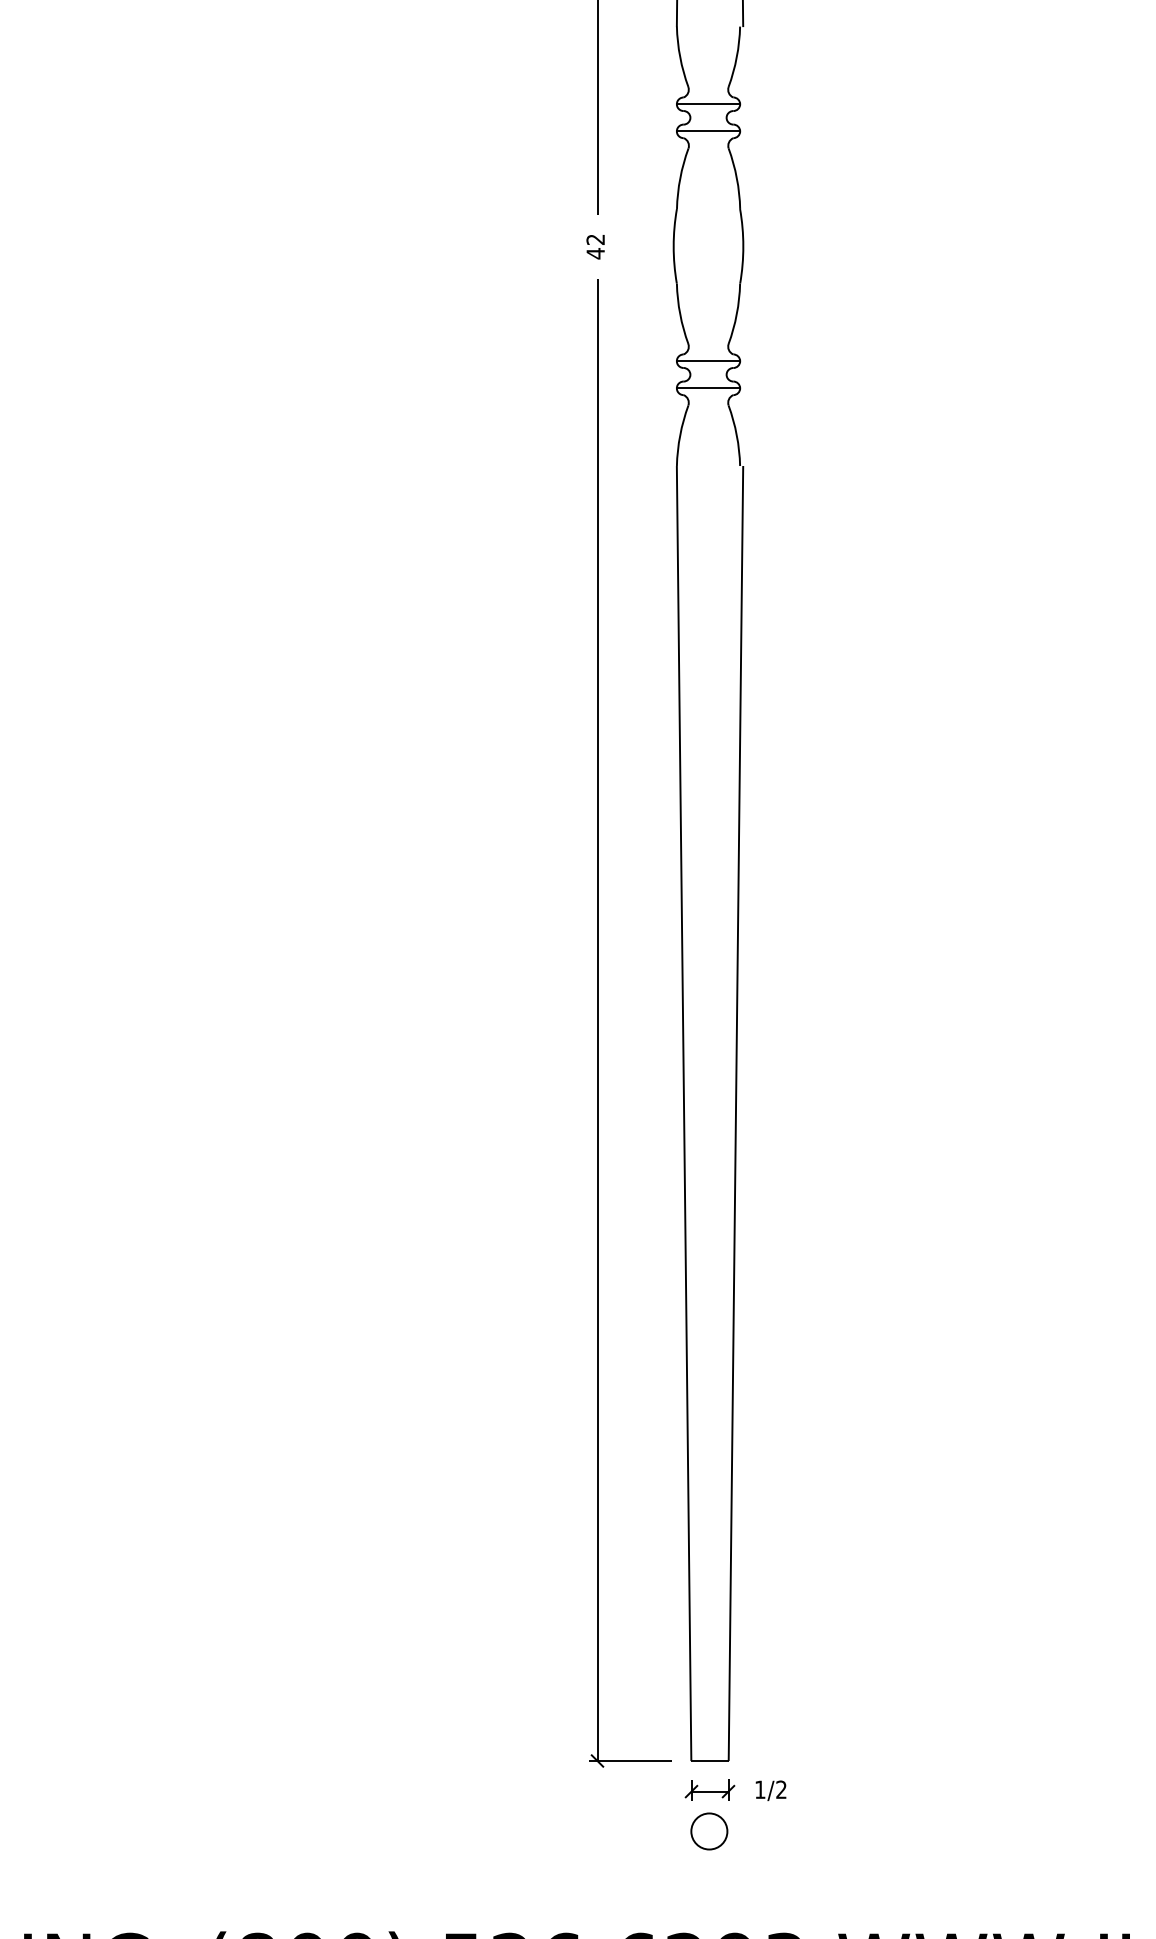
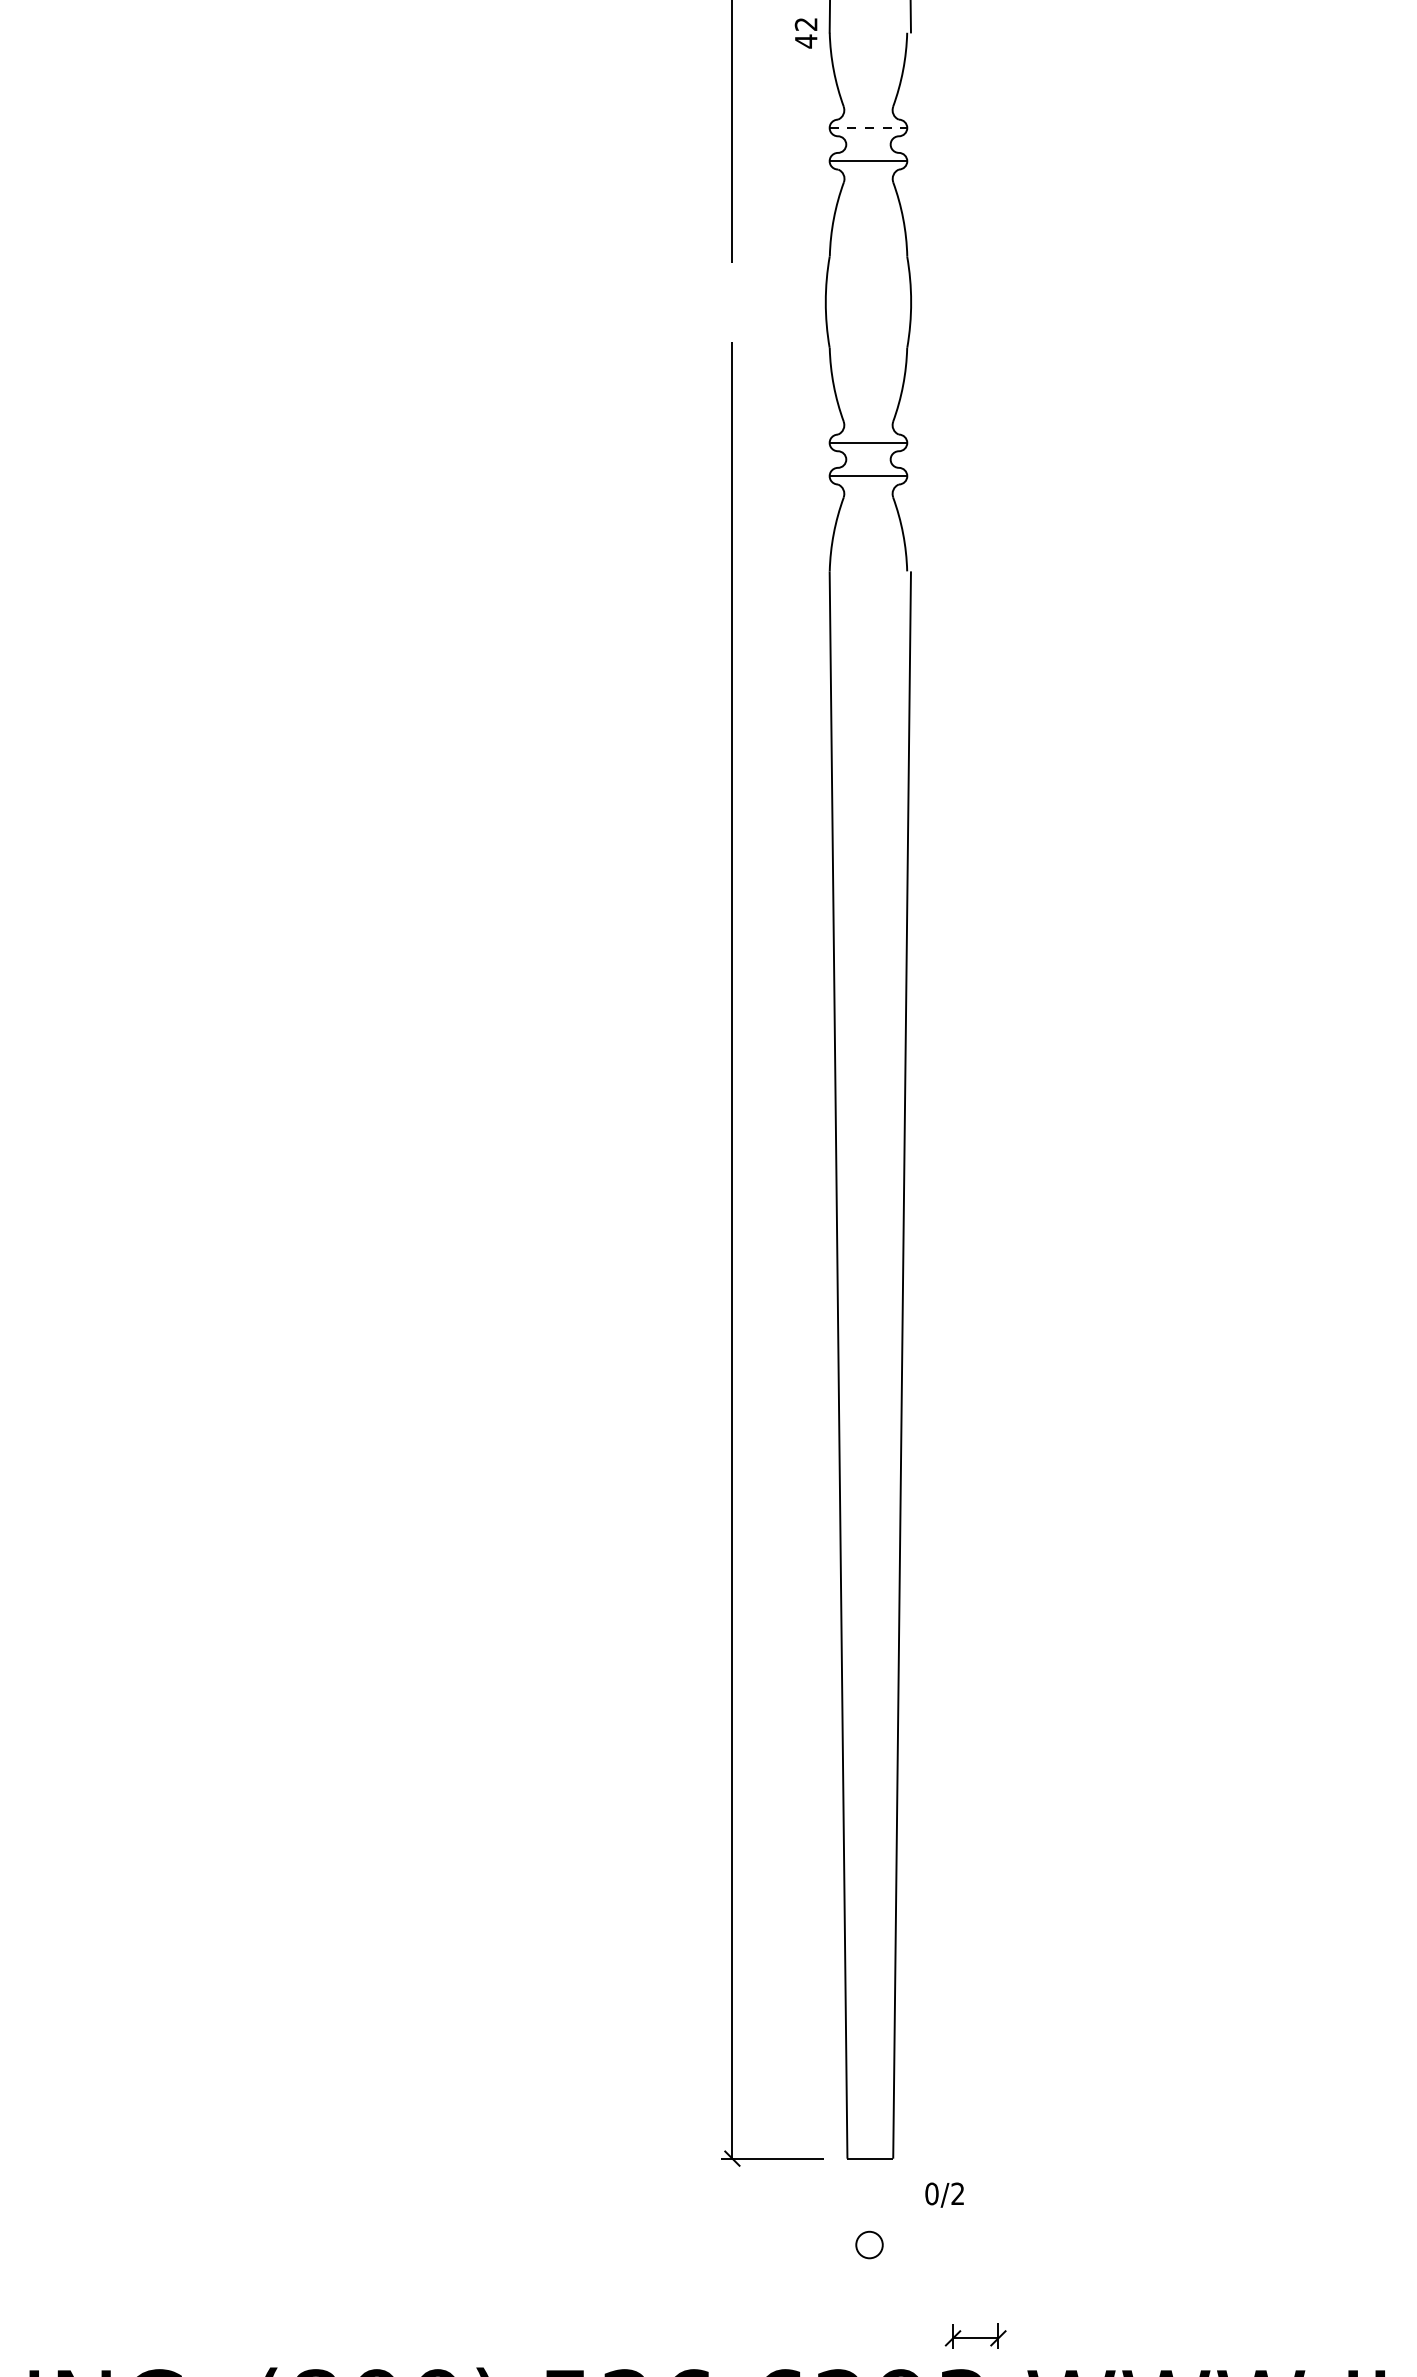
line: (708, 104) -> (868, 128), solid -> dashed
text: (595, 247) -> (805, 33), moved
part: (709, 1789) -> (975, 2335), moved
text: (760, 1789) -> (932, 2193), 1/2 -> 0/2
circle: (709, 1831) -> (869, 2245), size x0.6

